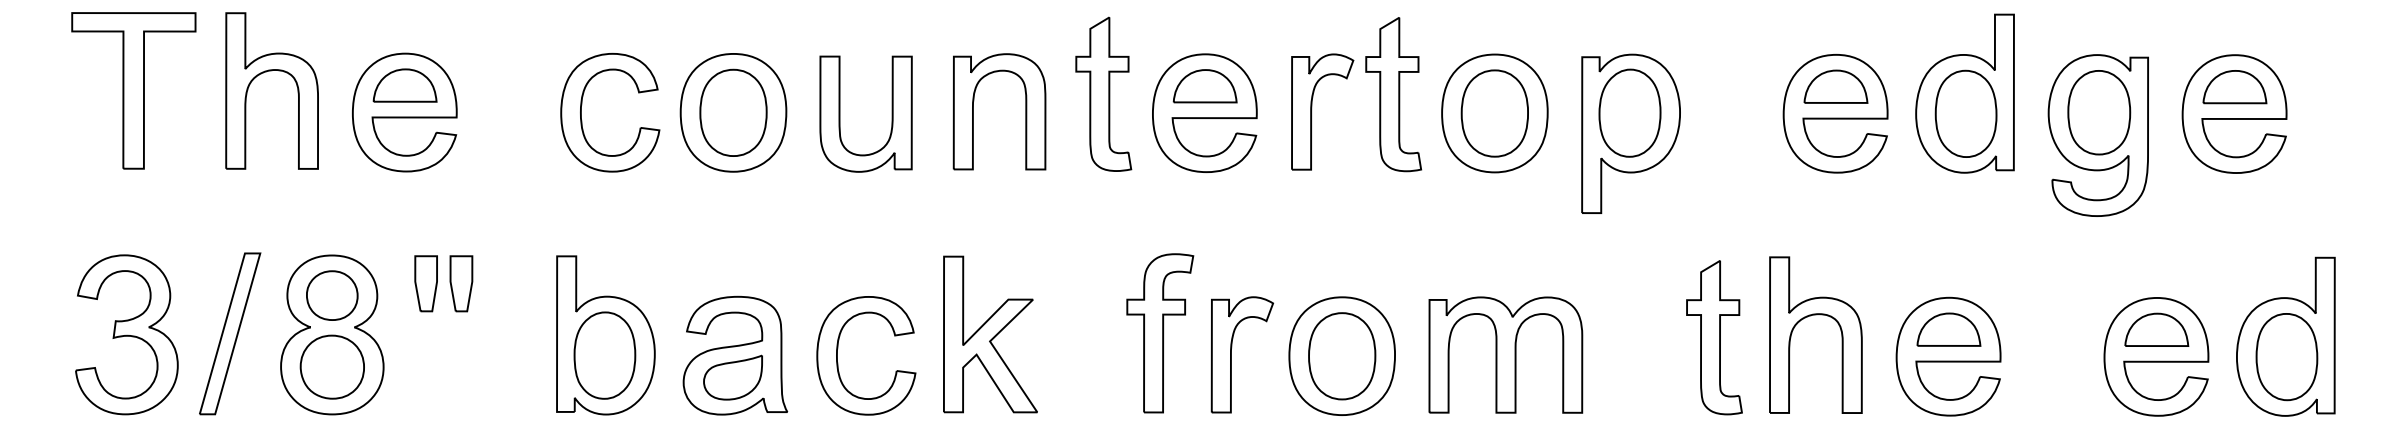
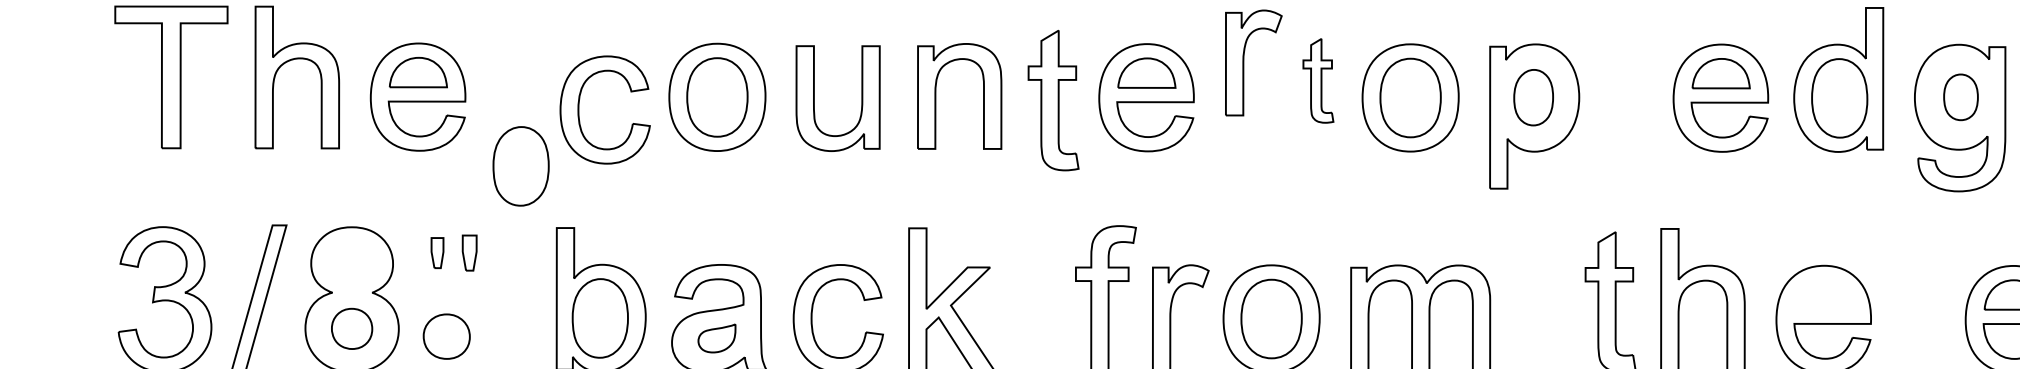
part: (1103, 93) -> (1053, 99), moved
part: (1393, 94) -> (1318, 80), size x0.6
part: (1312, 110) -> (1244, 61), moved
part: (581, 112) -> (579, 109), moved
part: (1629, 112) -> (1533, 97), size x0.7
part: (2099, 112) -> (1961, 97), size x0.6
part: (517, 188) -> (520, 166), added
part: (425, 283) -> (436, 252), size x0.6
part: (461, 283) -> (469, 252), size x0.7
part: (332, 295) -> (446, 336), moved
part: (1948, 329) -> (1823, 294), removed
part: (331, 366) -> (351, 328), size x0.7
part: (732, 377) -> (716, 338), size x0.7

